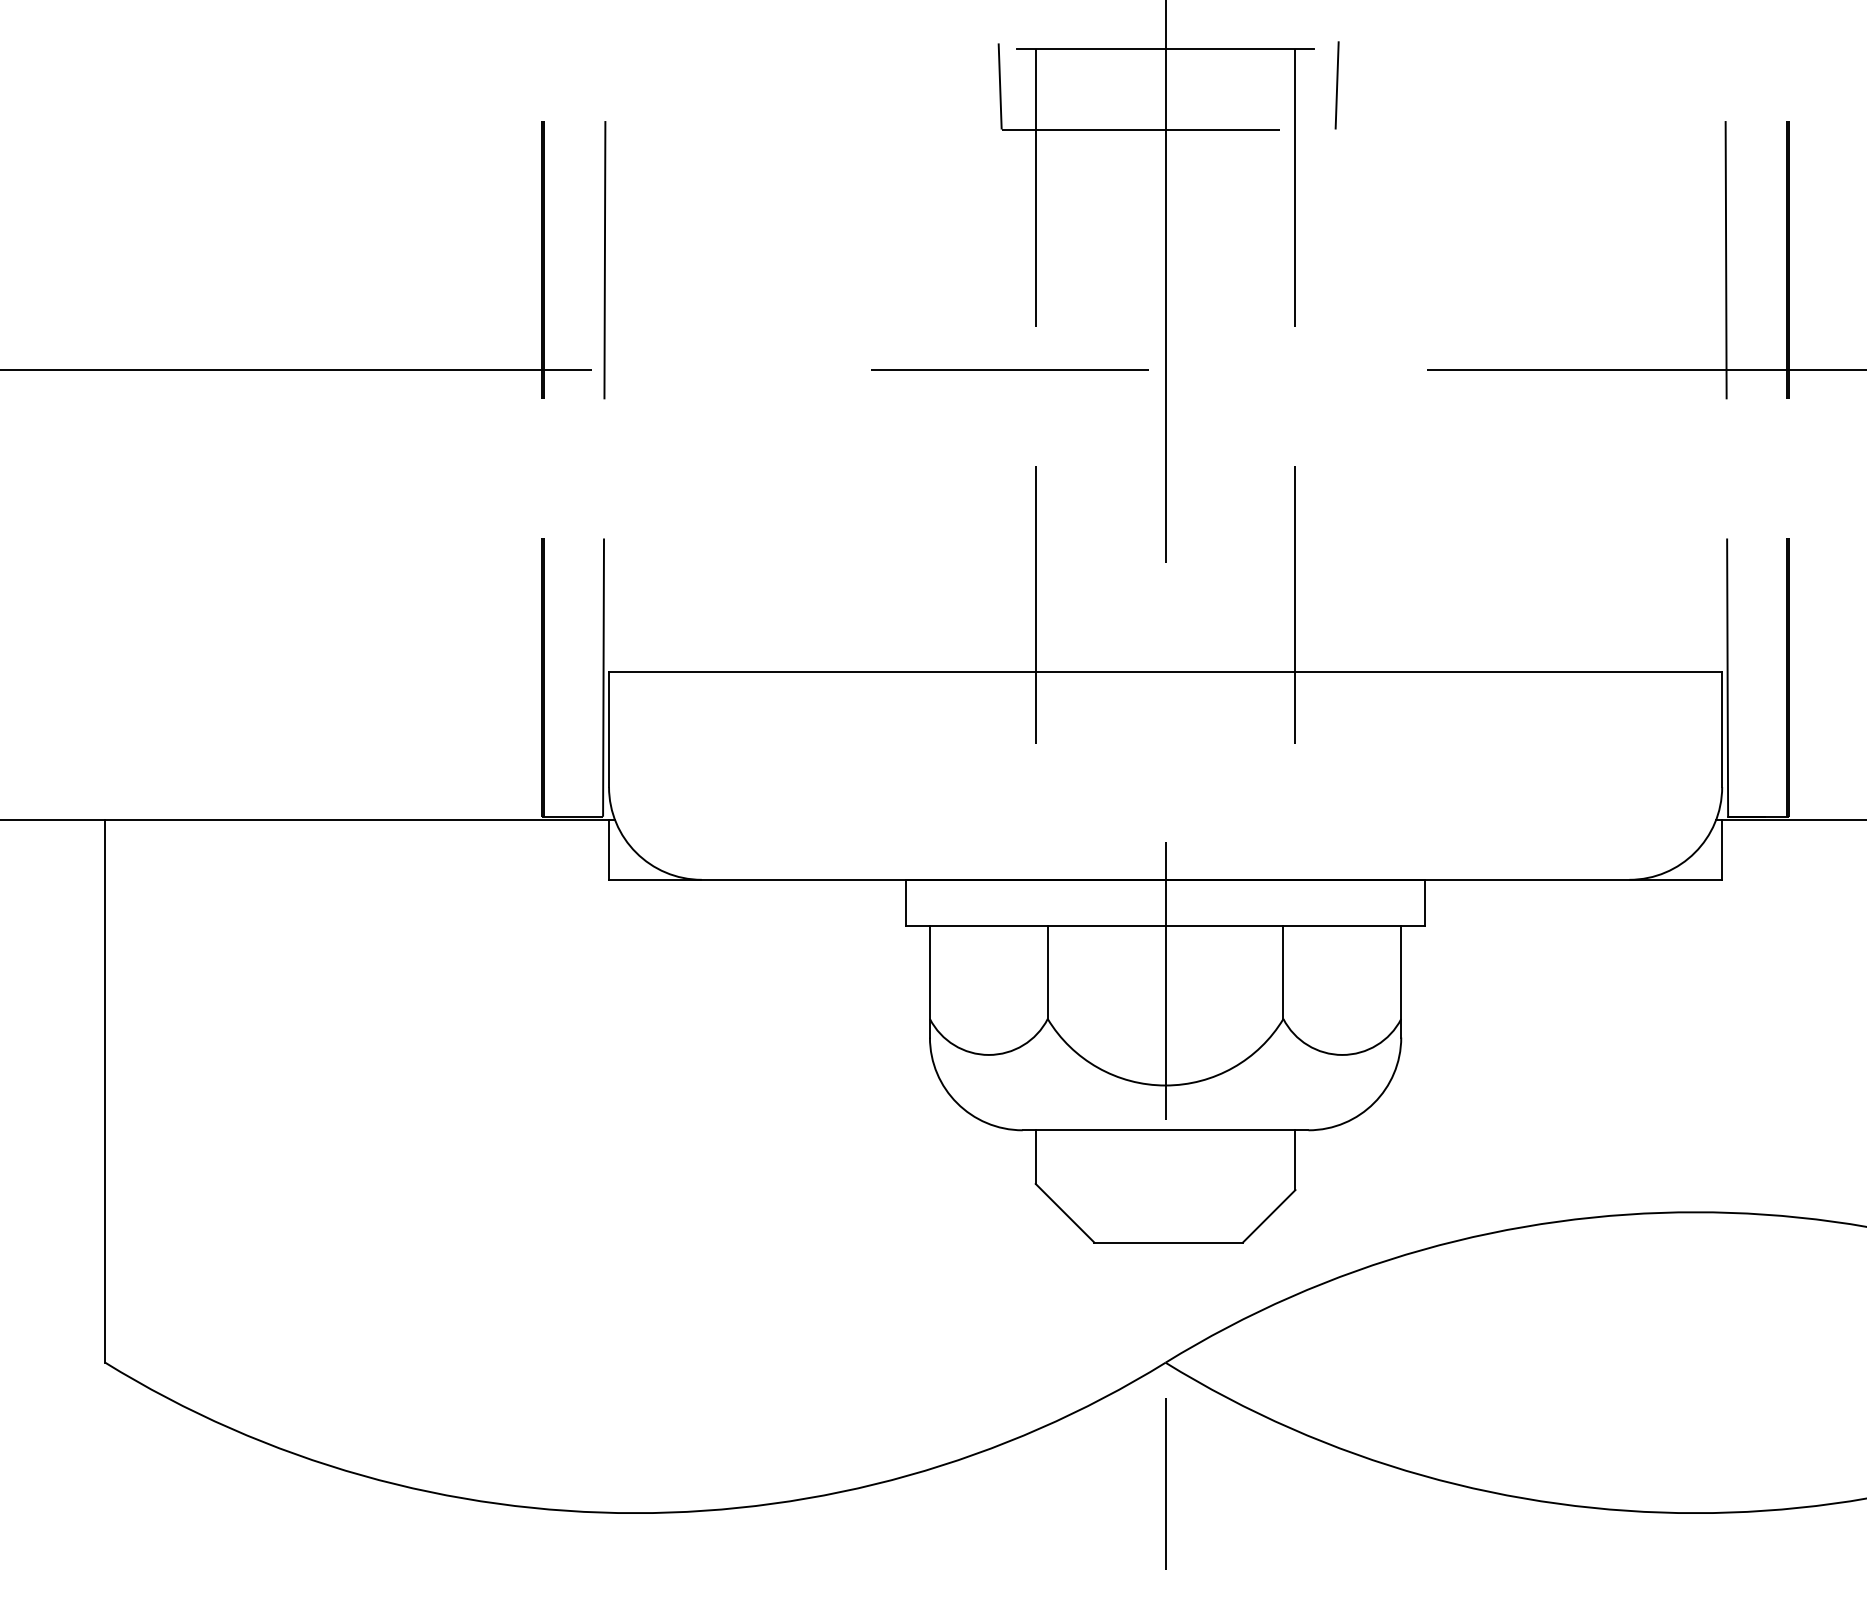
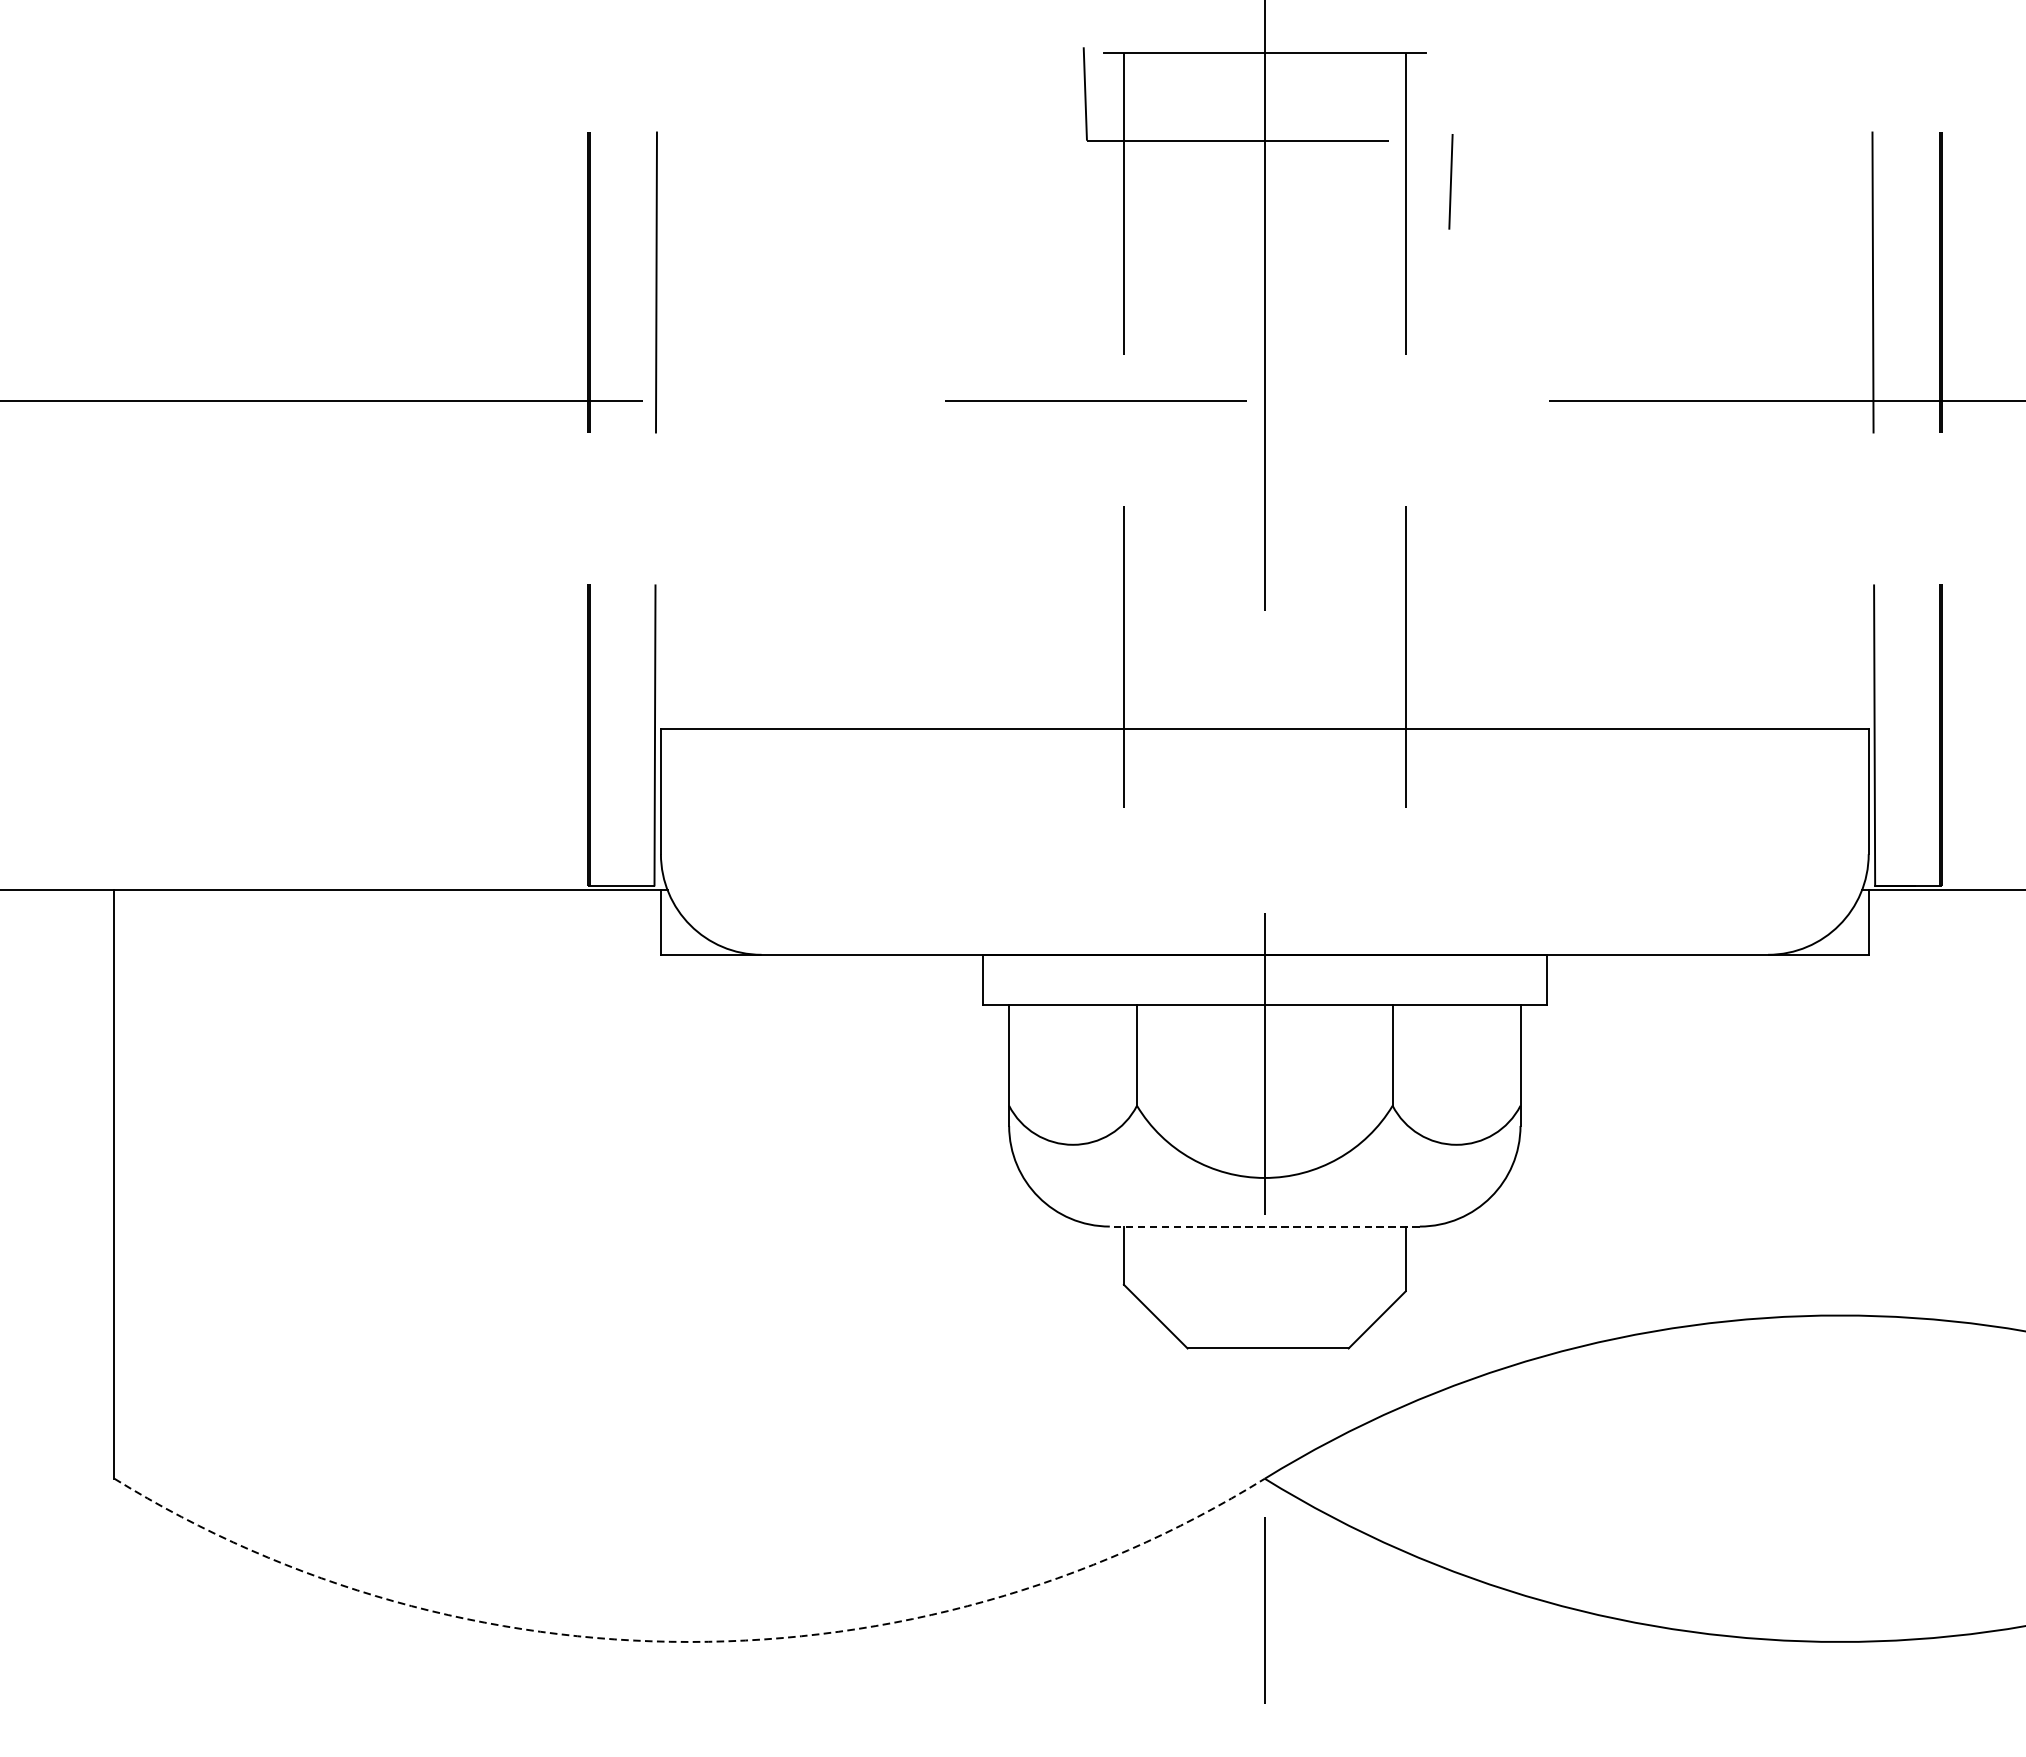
line: (1336, 85) -> (1450, 181), moved
line: (1165, 1130) -> (1264, 1226), solid -> dashed
arc: (635, 1513) -> (689, 1642), solid -> dashed

